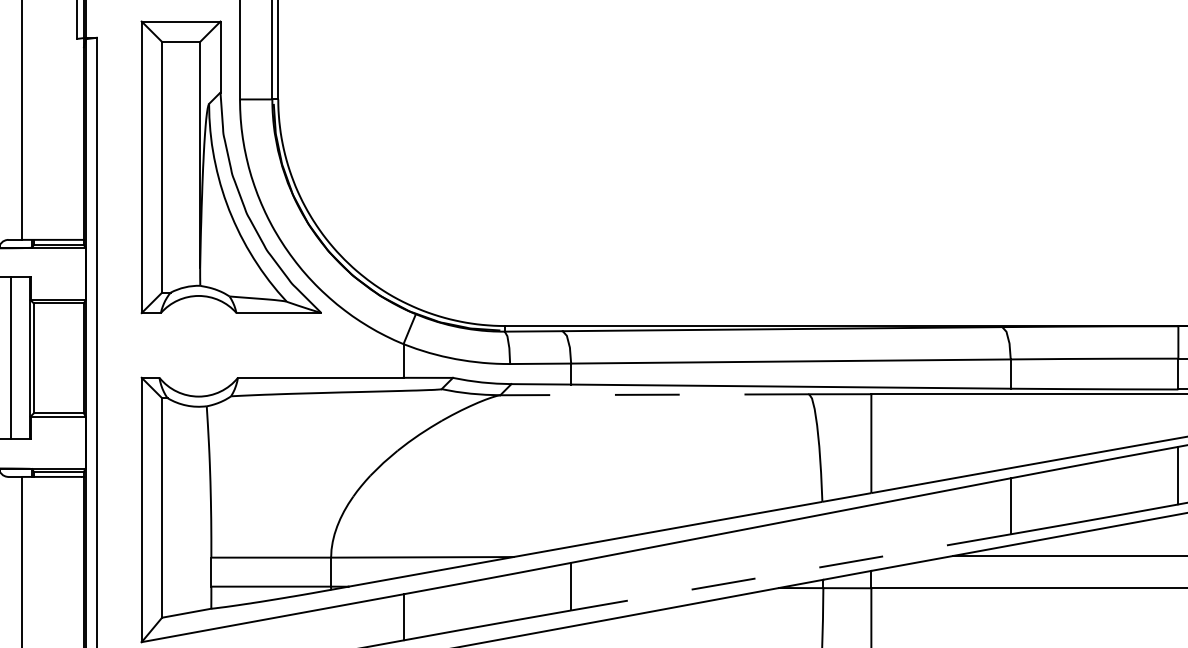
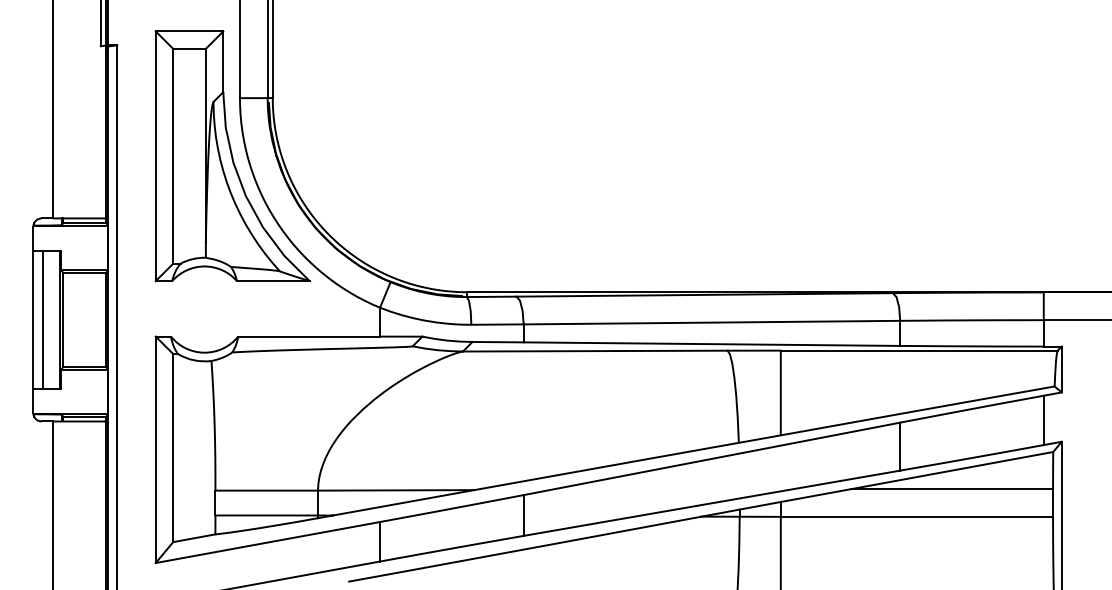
line: (653, 395) -> (594, 351), dashed -> solid
line: (790, 572) -> (711, 503), dashed -> solid

